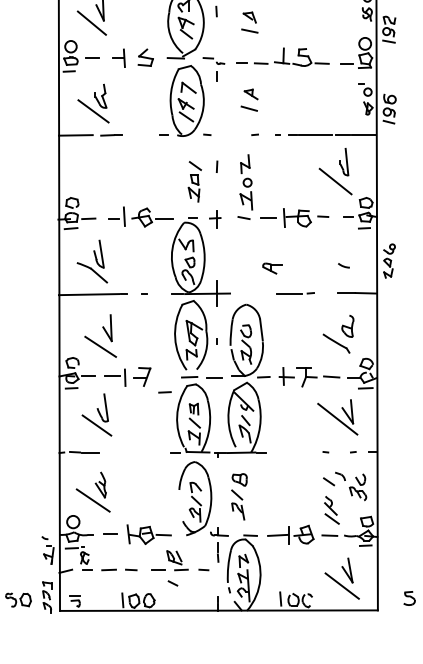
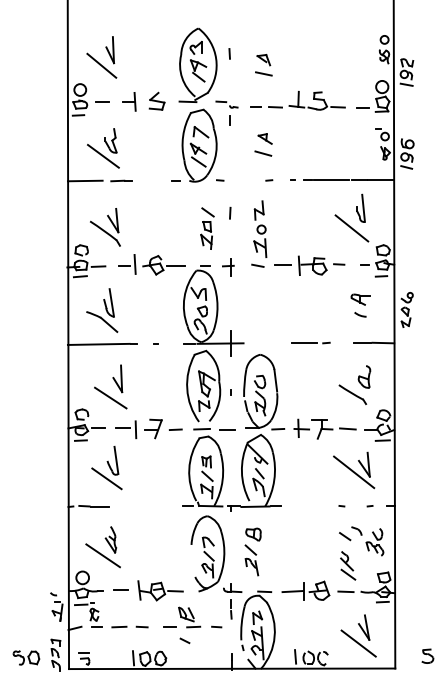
part: (95, 180) -> (105, 227), added
part: (271, 268) -> (360, 299), moved
line: (164, 392) -> (175, 429), moved

